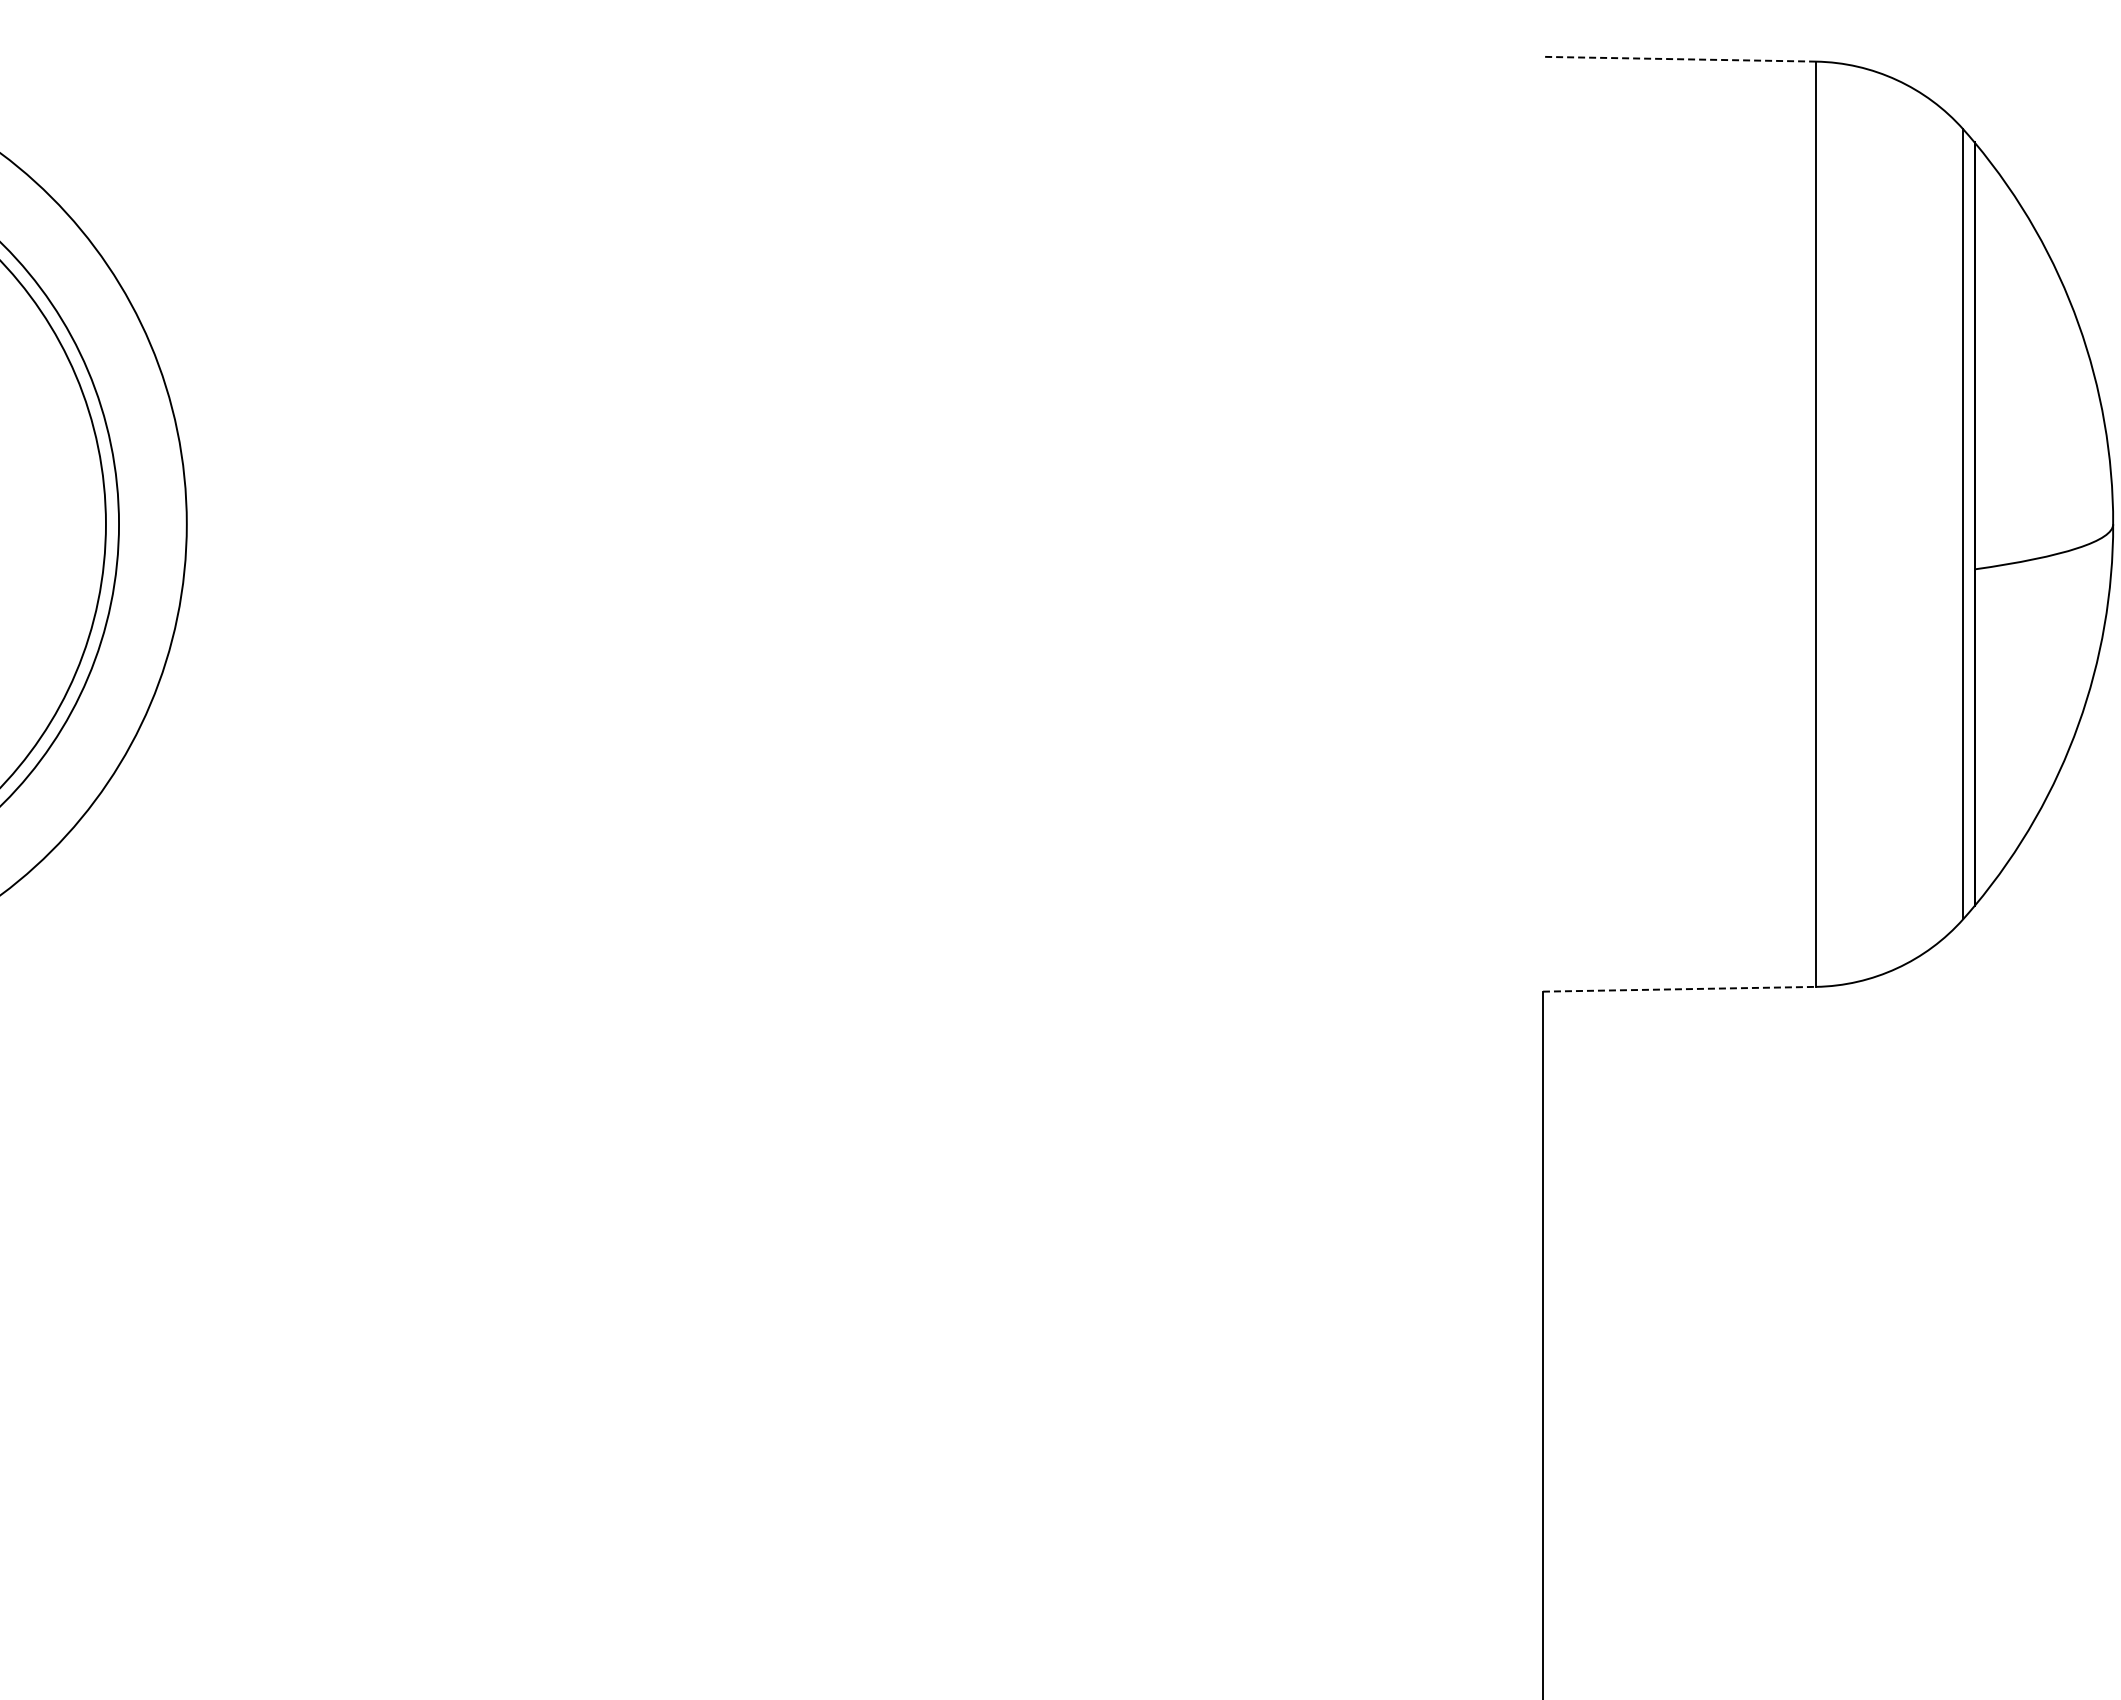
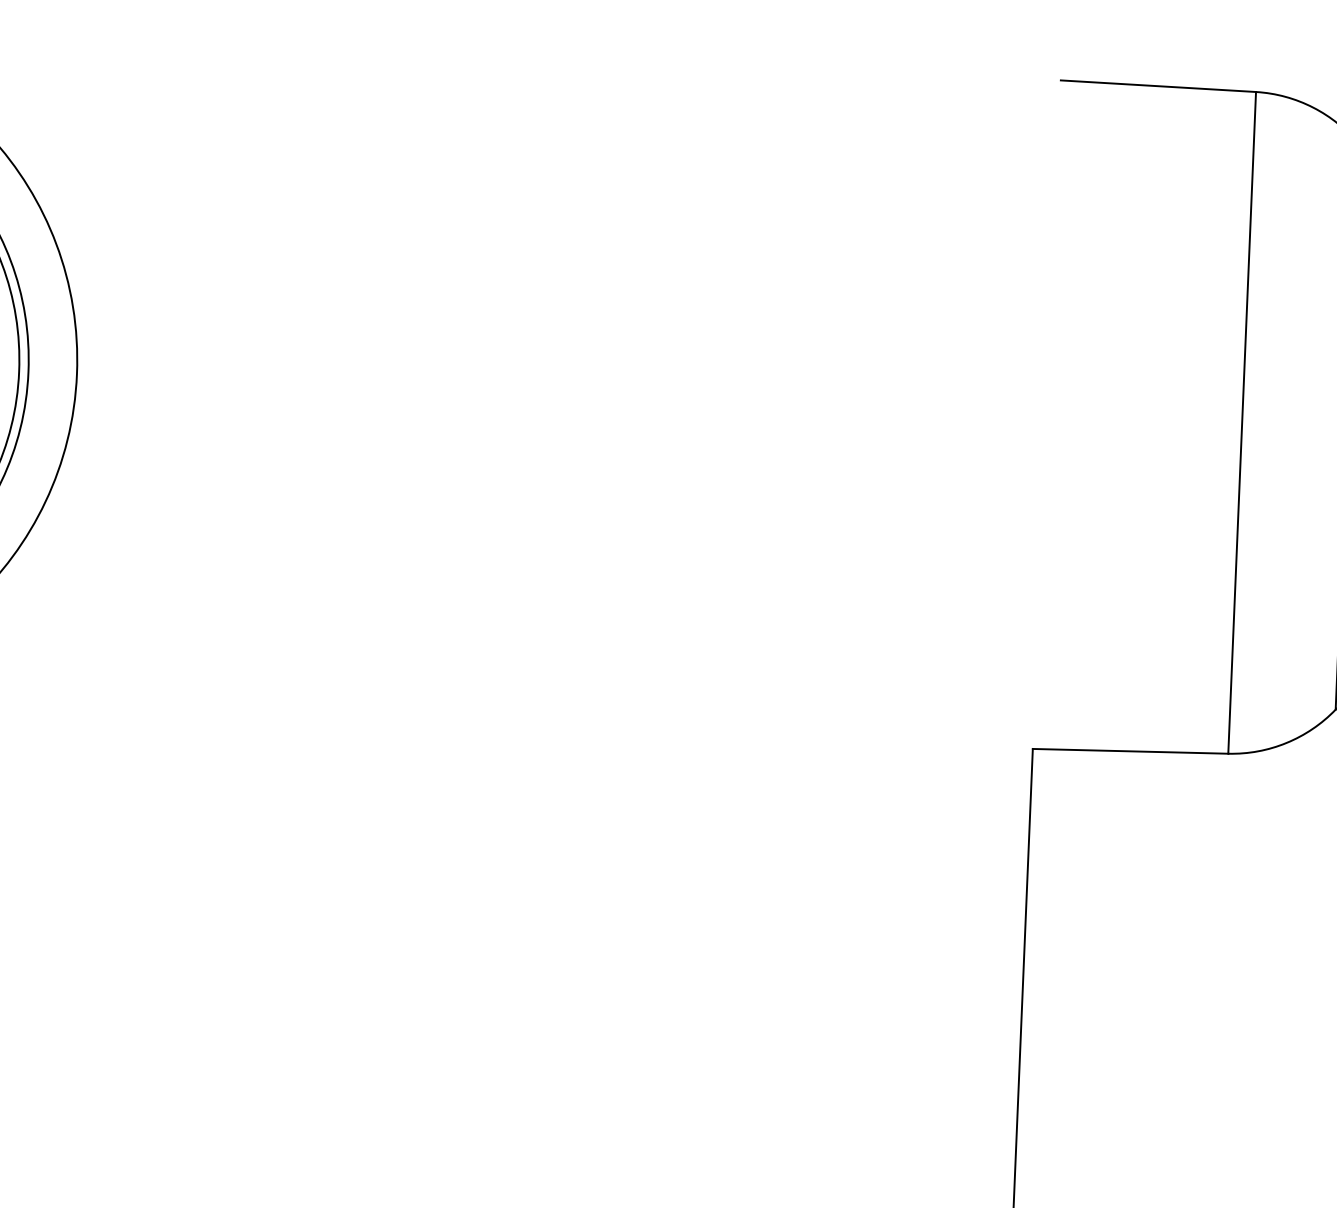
line: (1679, 59) -> (1158, 86), dashed -> solid
line: (1679, 989) -> (1130, 751), dashed -> solid

